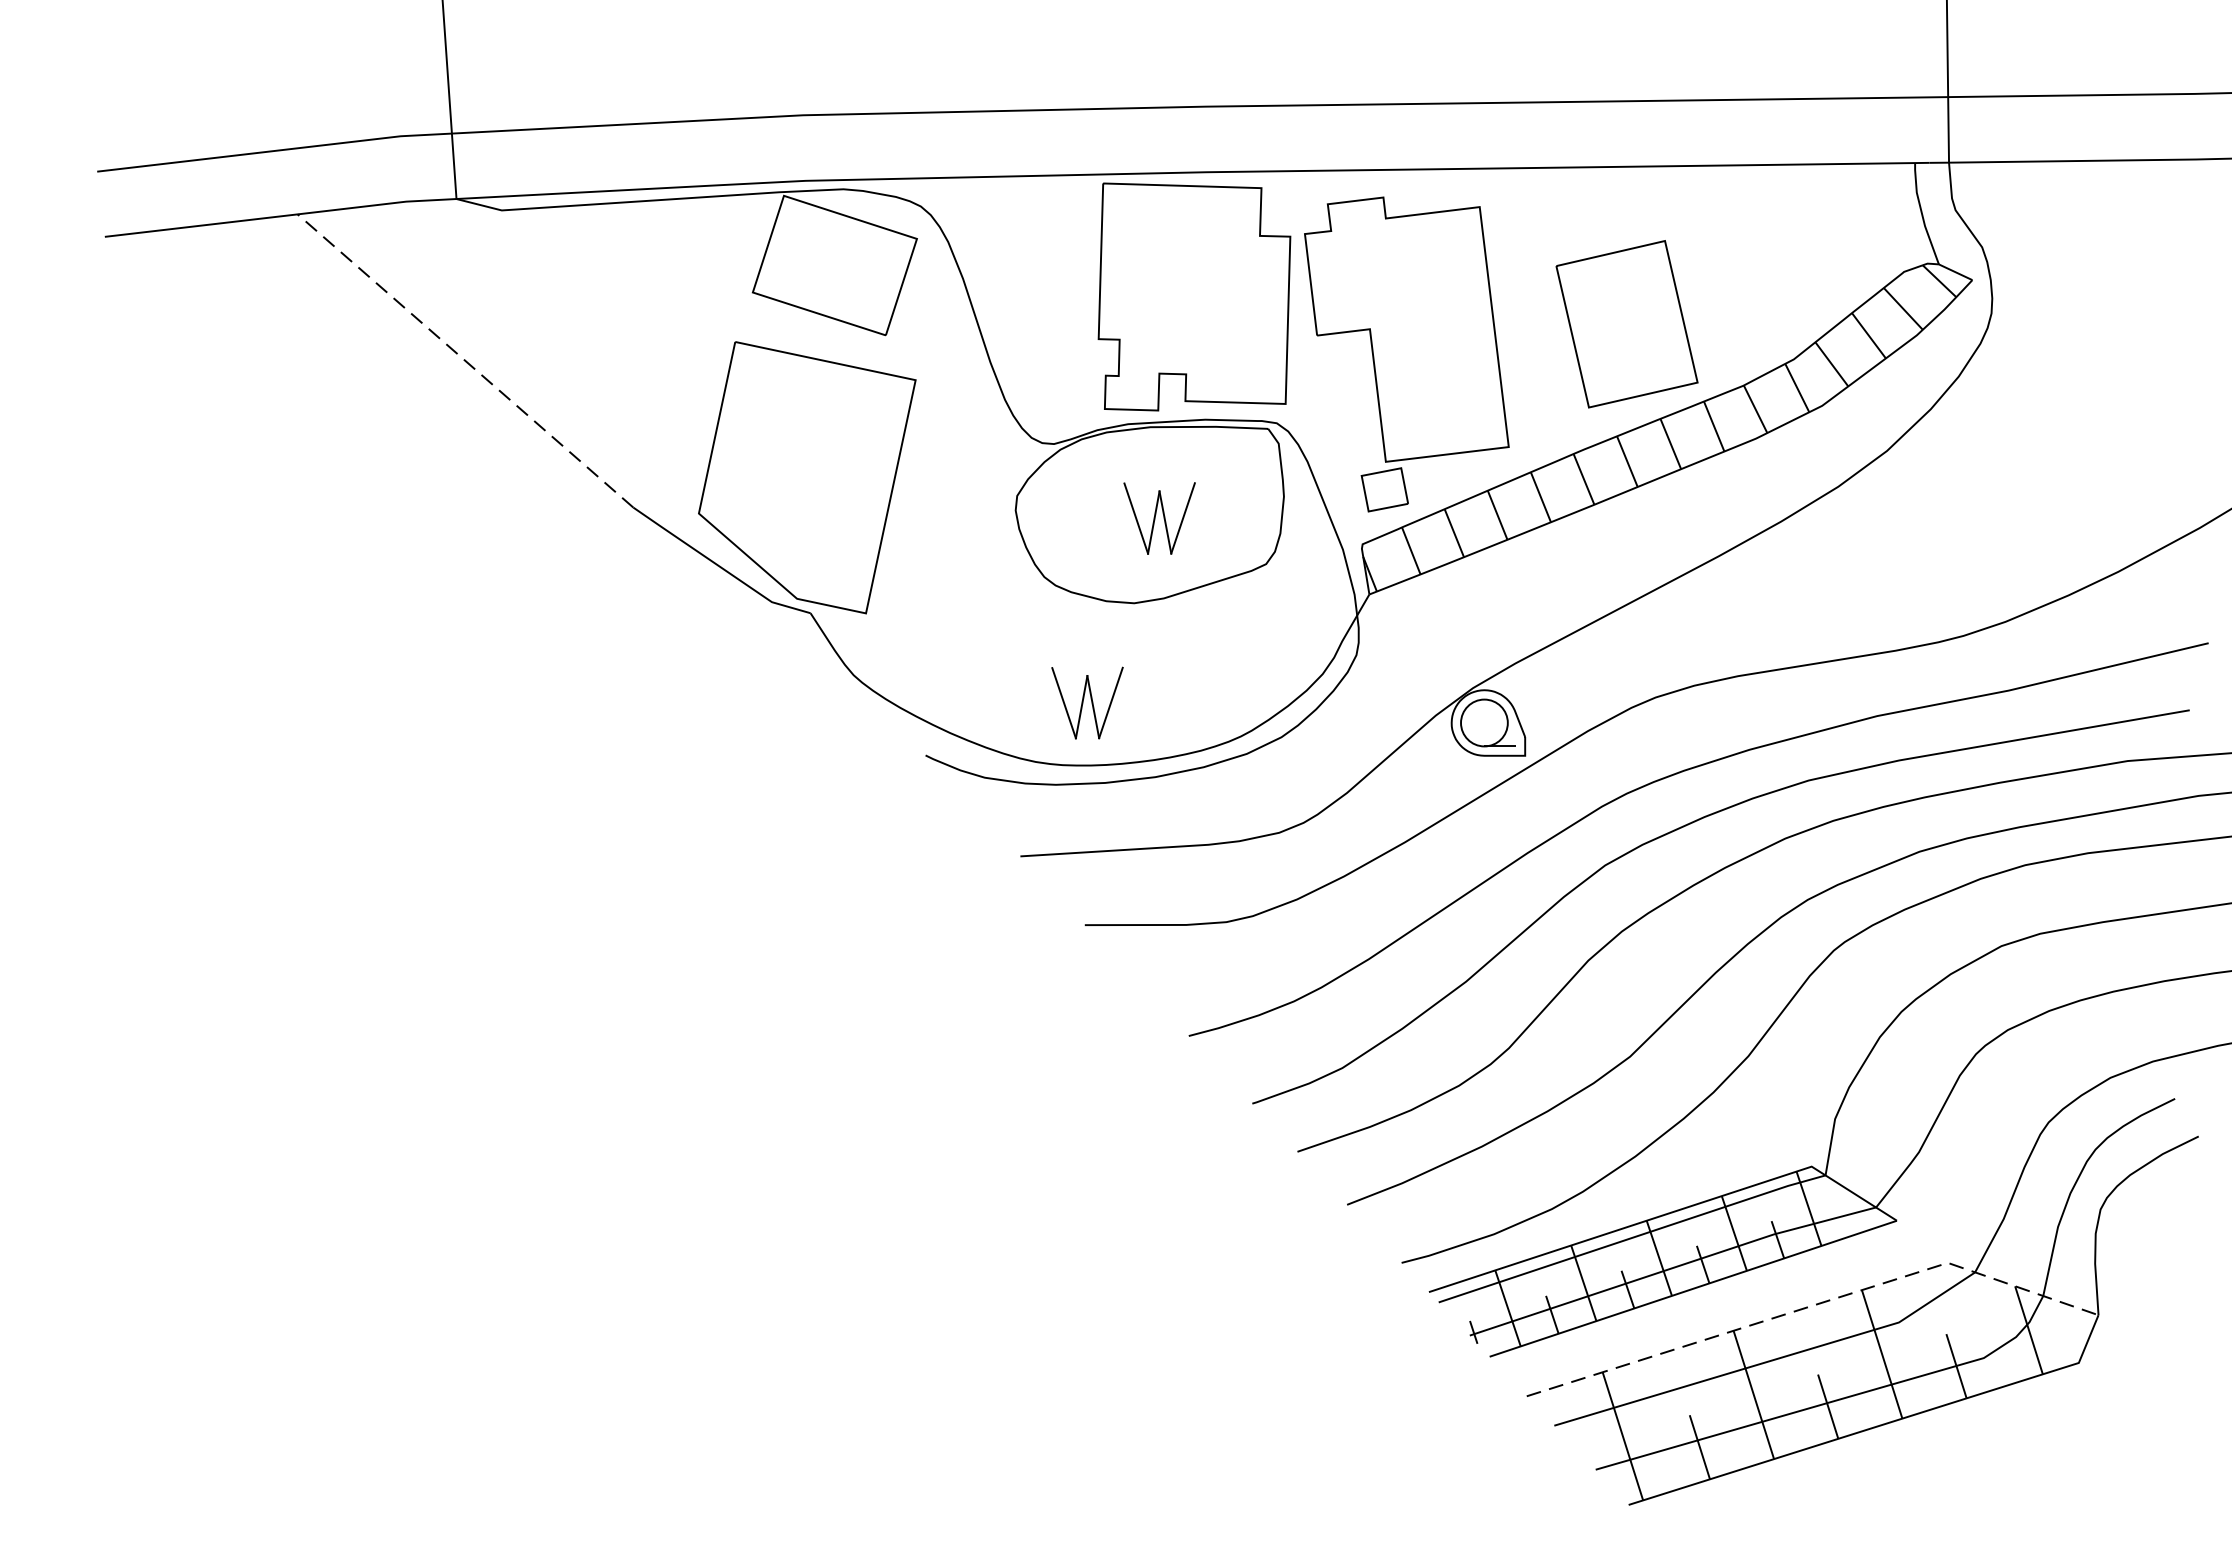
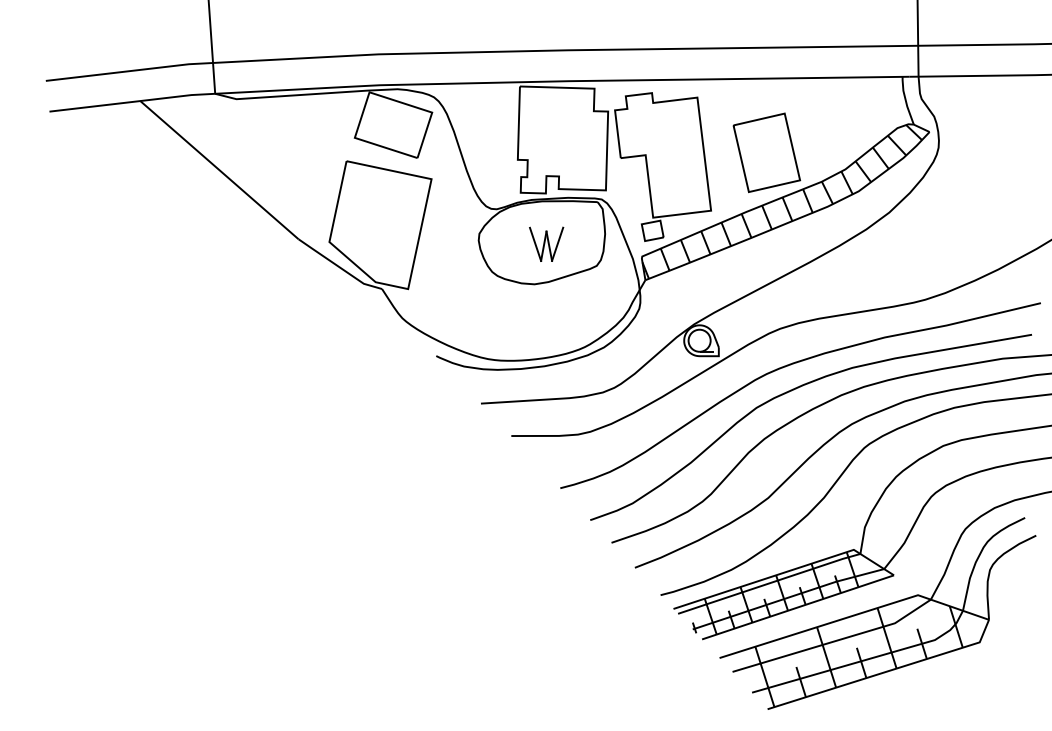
line: (465, 359) -> (219, 169), dashed -> solid
part: (1087, 701) -> (512, 330), removed
line: (1815, 1305) -> (855, 615), dashed -> solid

